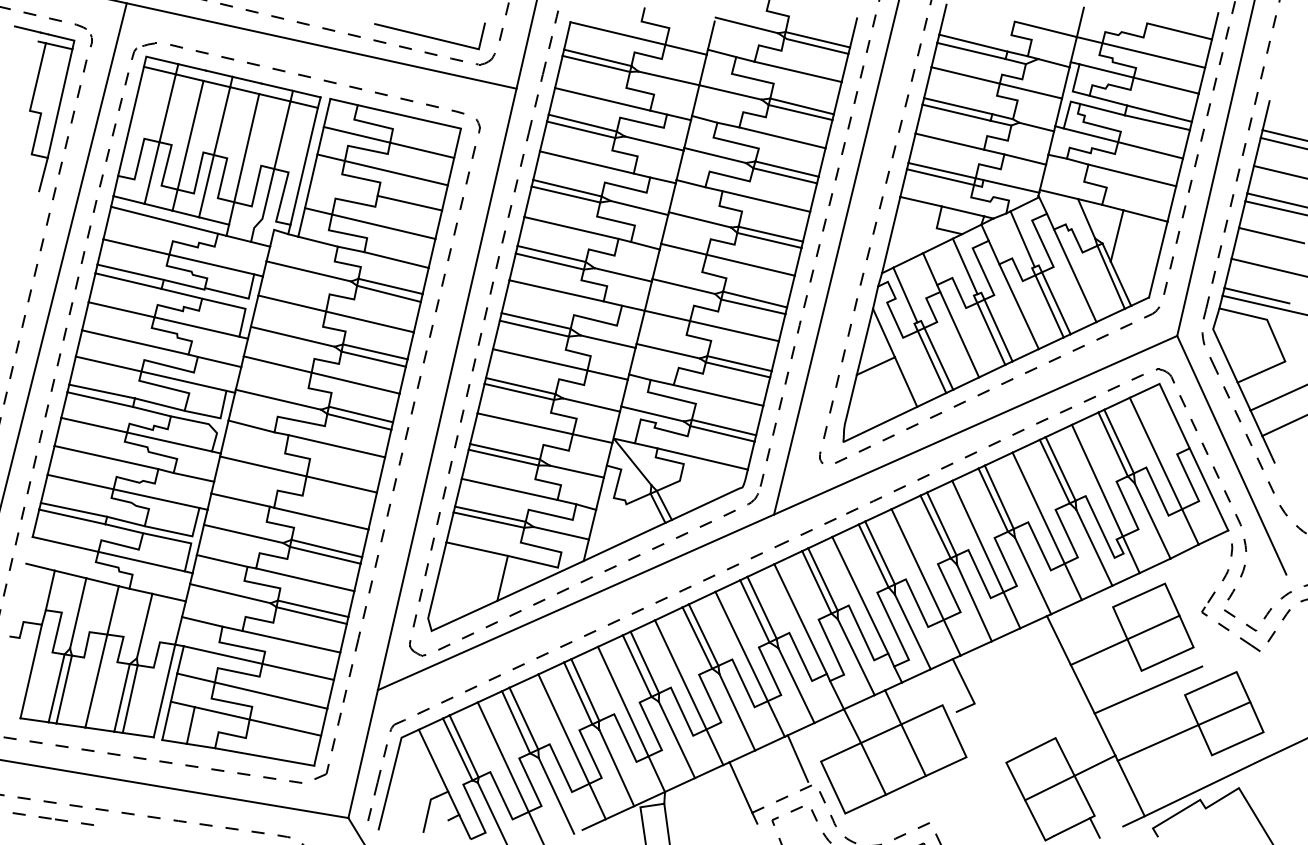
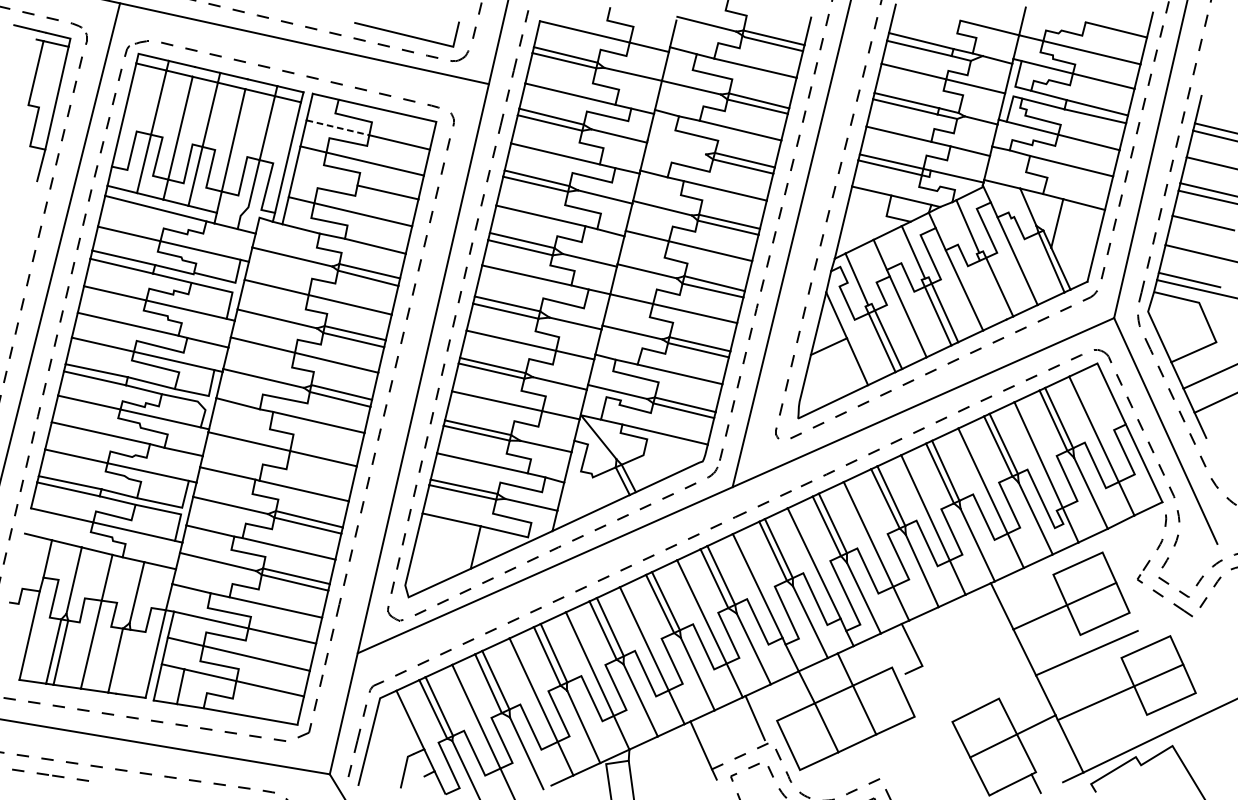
line: (357, 134) -> (338, 127), solid -> dashed
line: (715, 155) -> (677, 147), removed
line: (1049, 306) -> (993, 290), removed
line: (129, 698) -> (122, 661), removed

